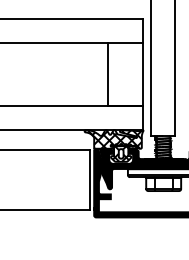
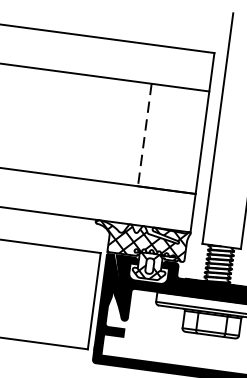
line: (107, 74) -> (144, 135), solid -> dashed

